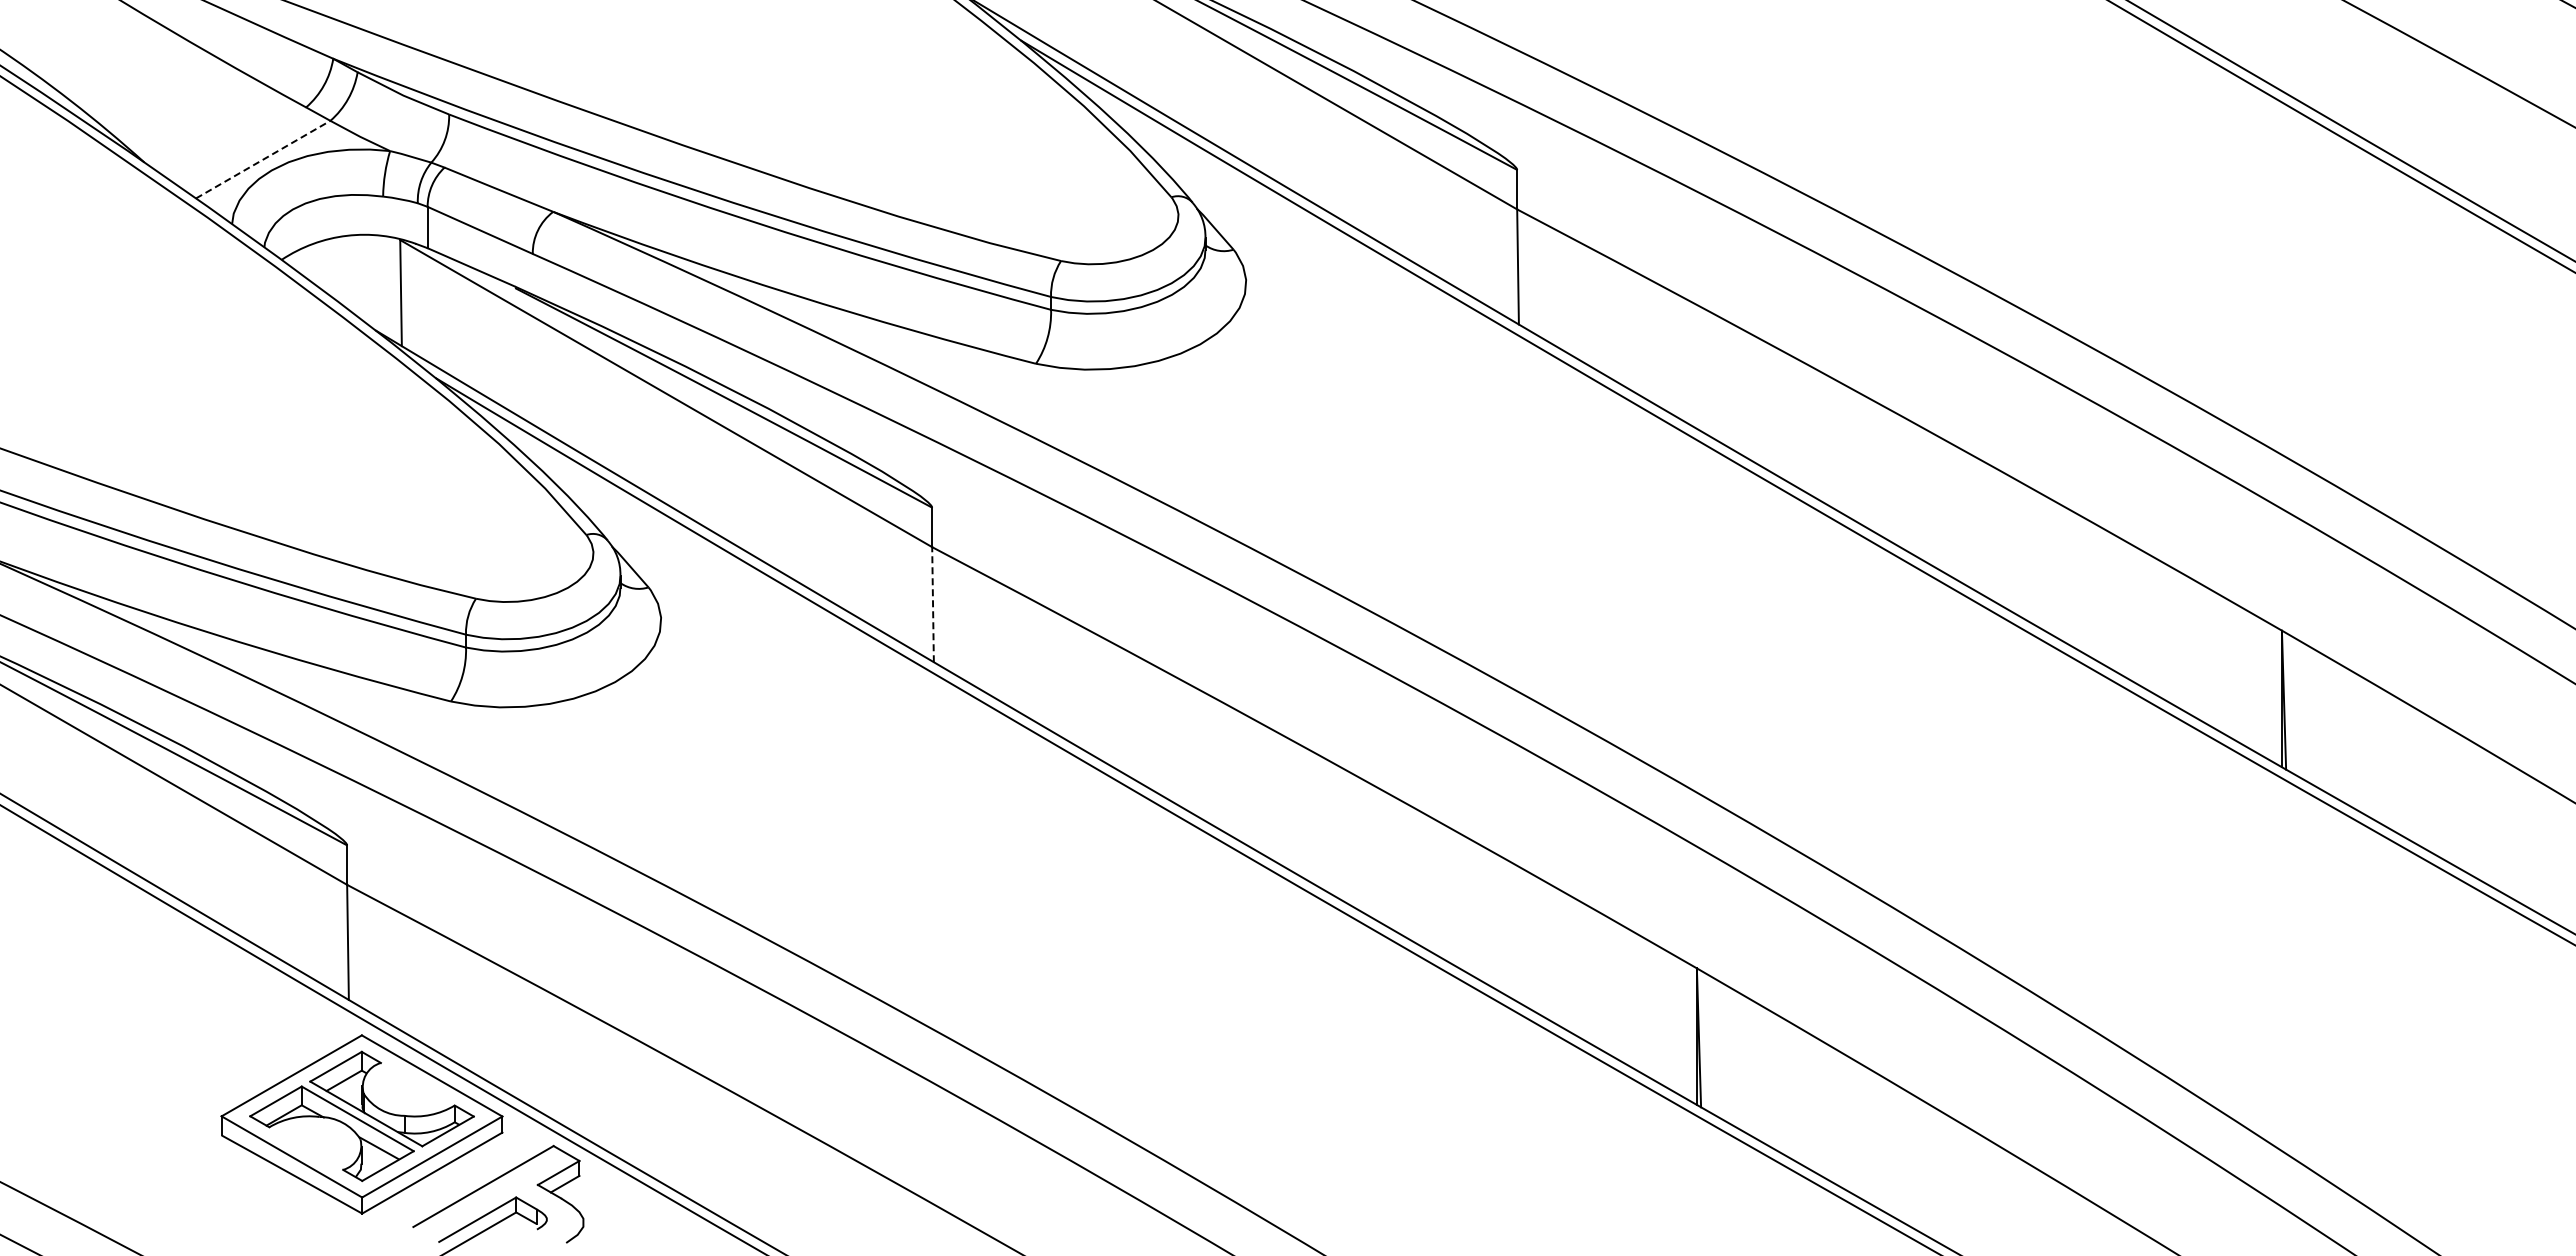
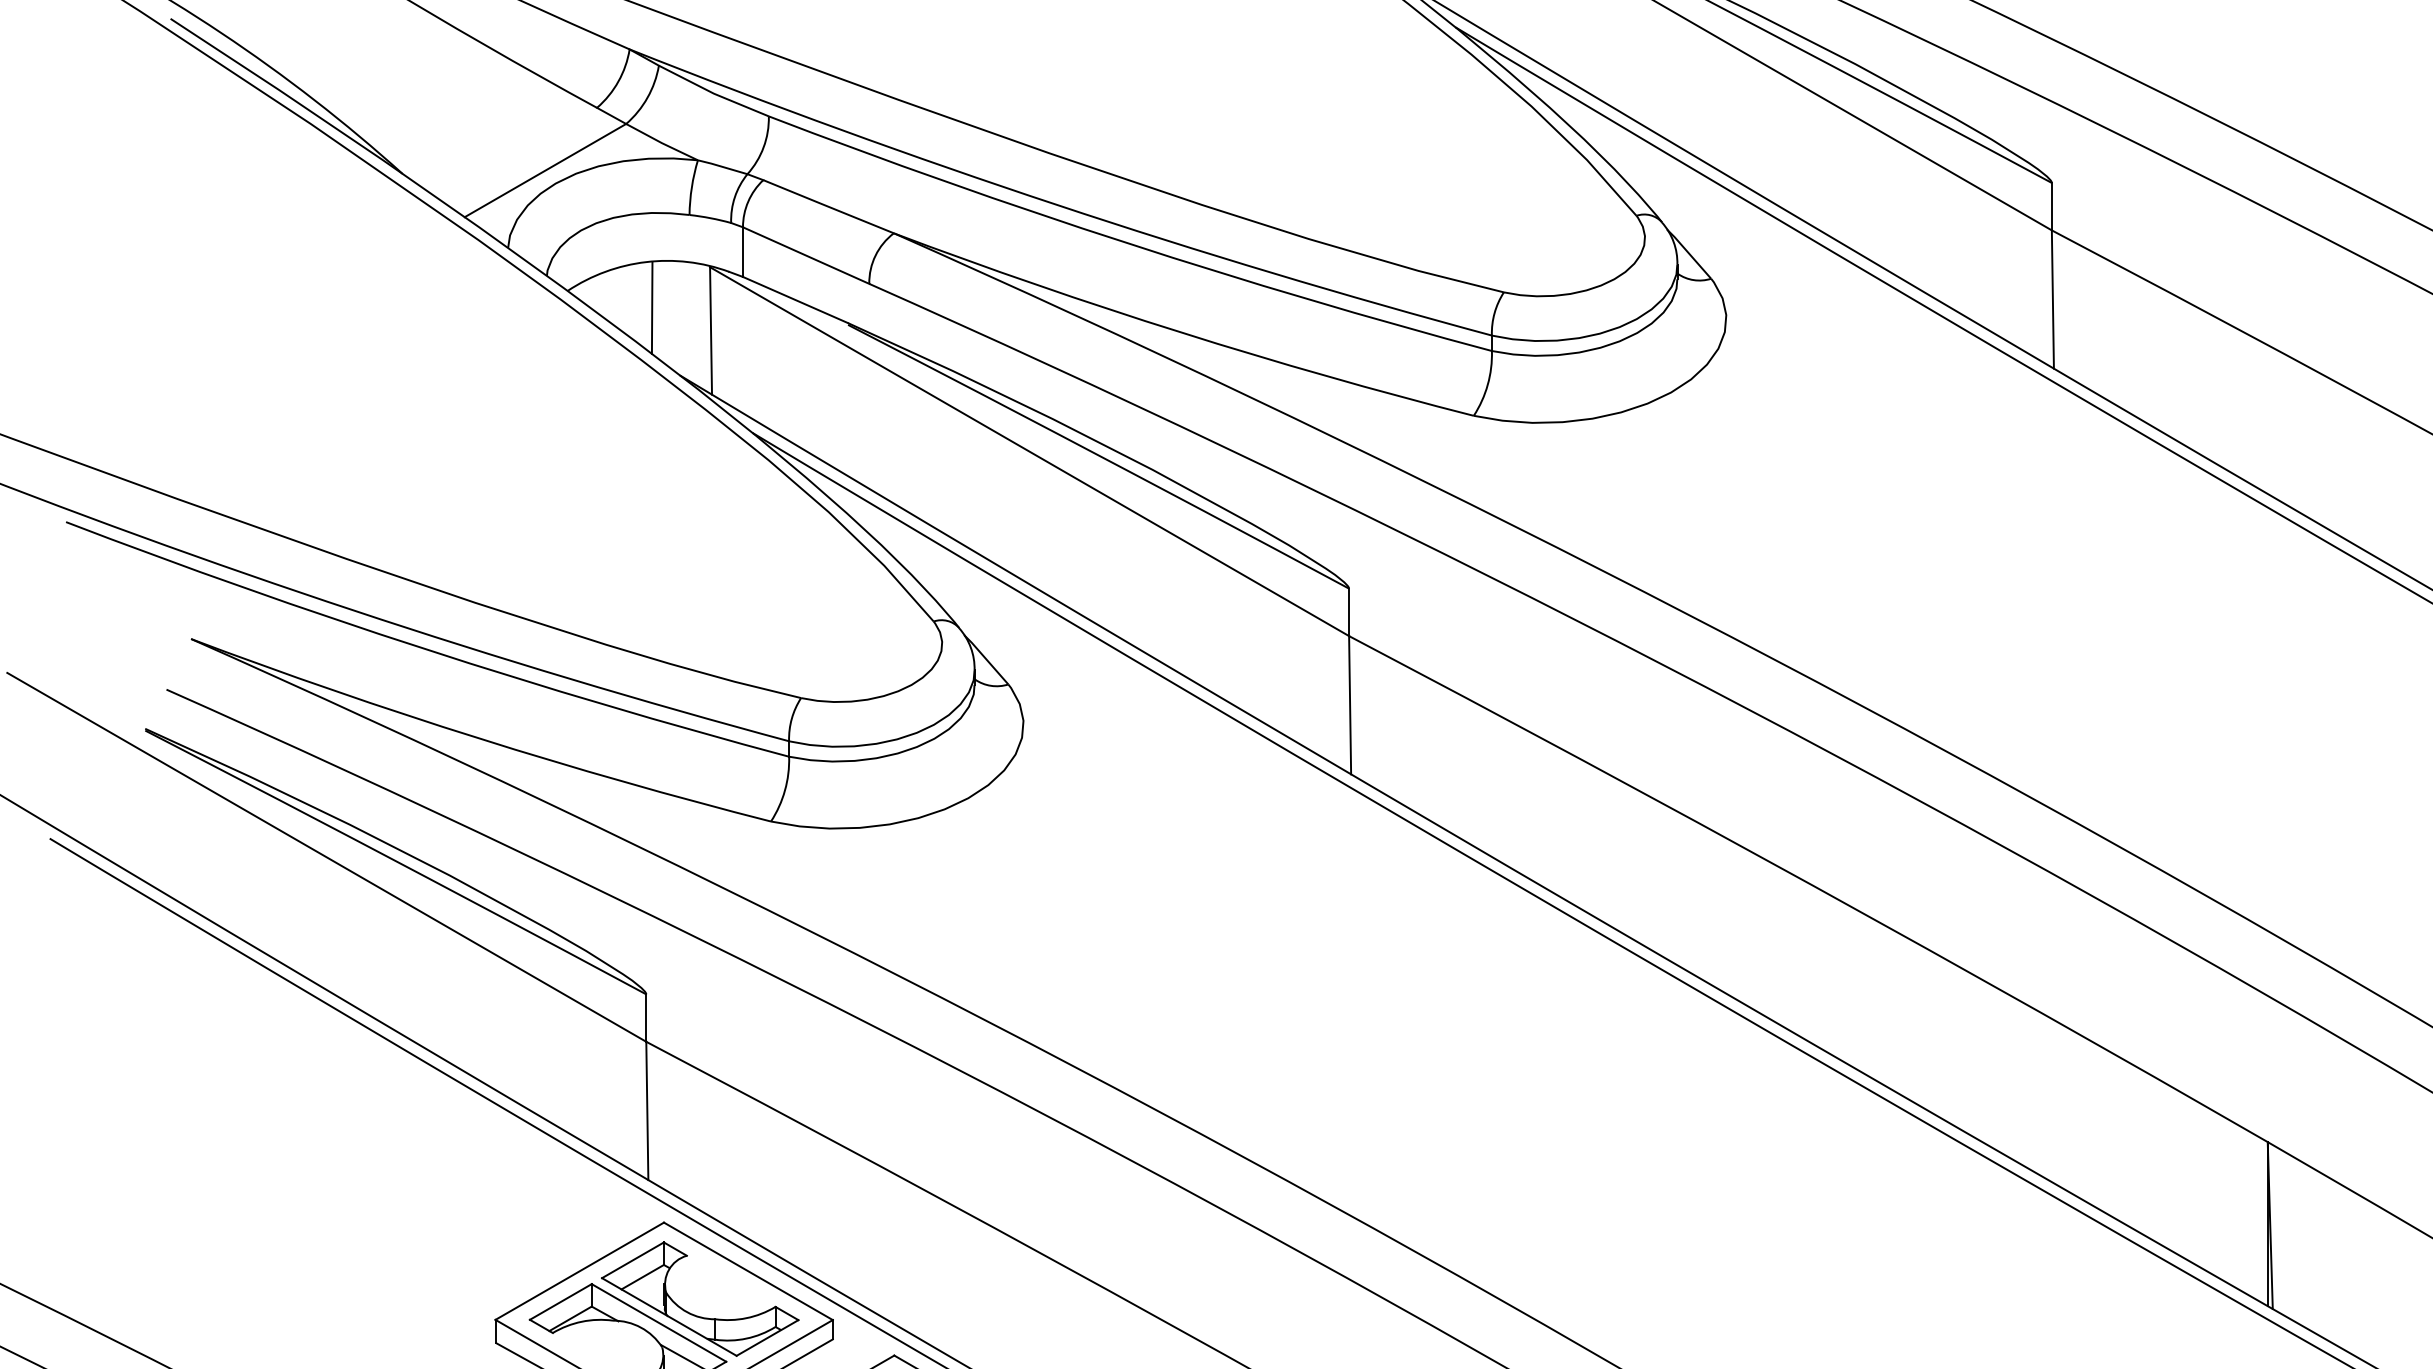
line: (263, 159) -> (545, 170), dashed -> solid
line: (351, 274) -> (651, 308), added
line: (933, 604) -> (1350, 704), dashed -> solid

